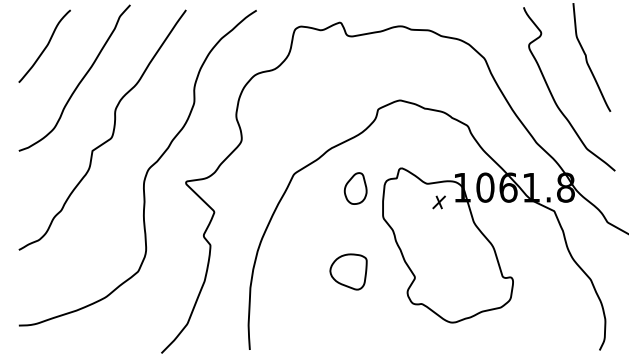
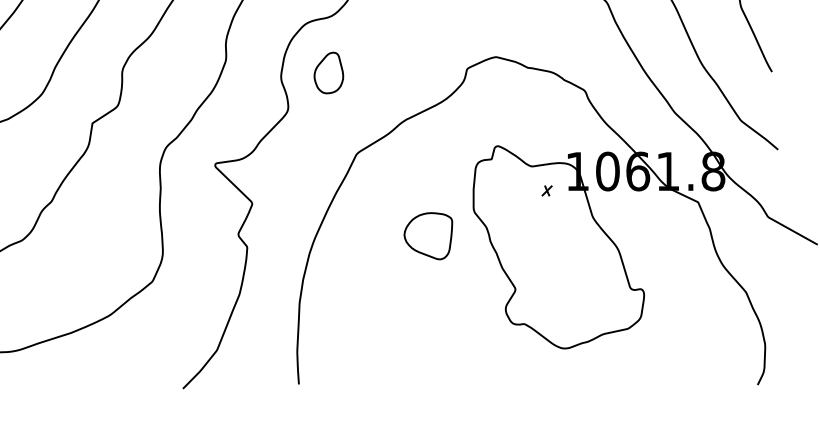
part: (355, 188) -> (328, 72), moved
part: (438, 202) -> (546, 190), size x0.6
part: (348, 271) -> (428, 235), moved

